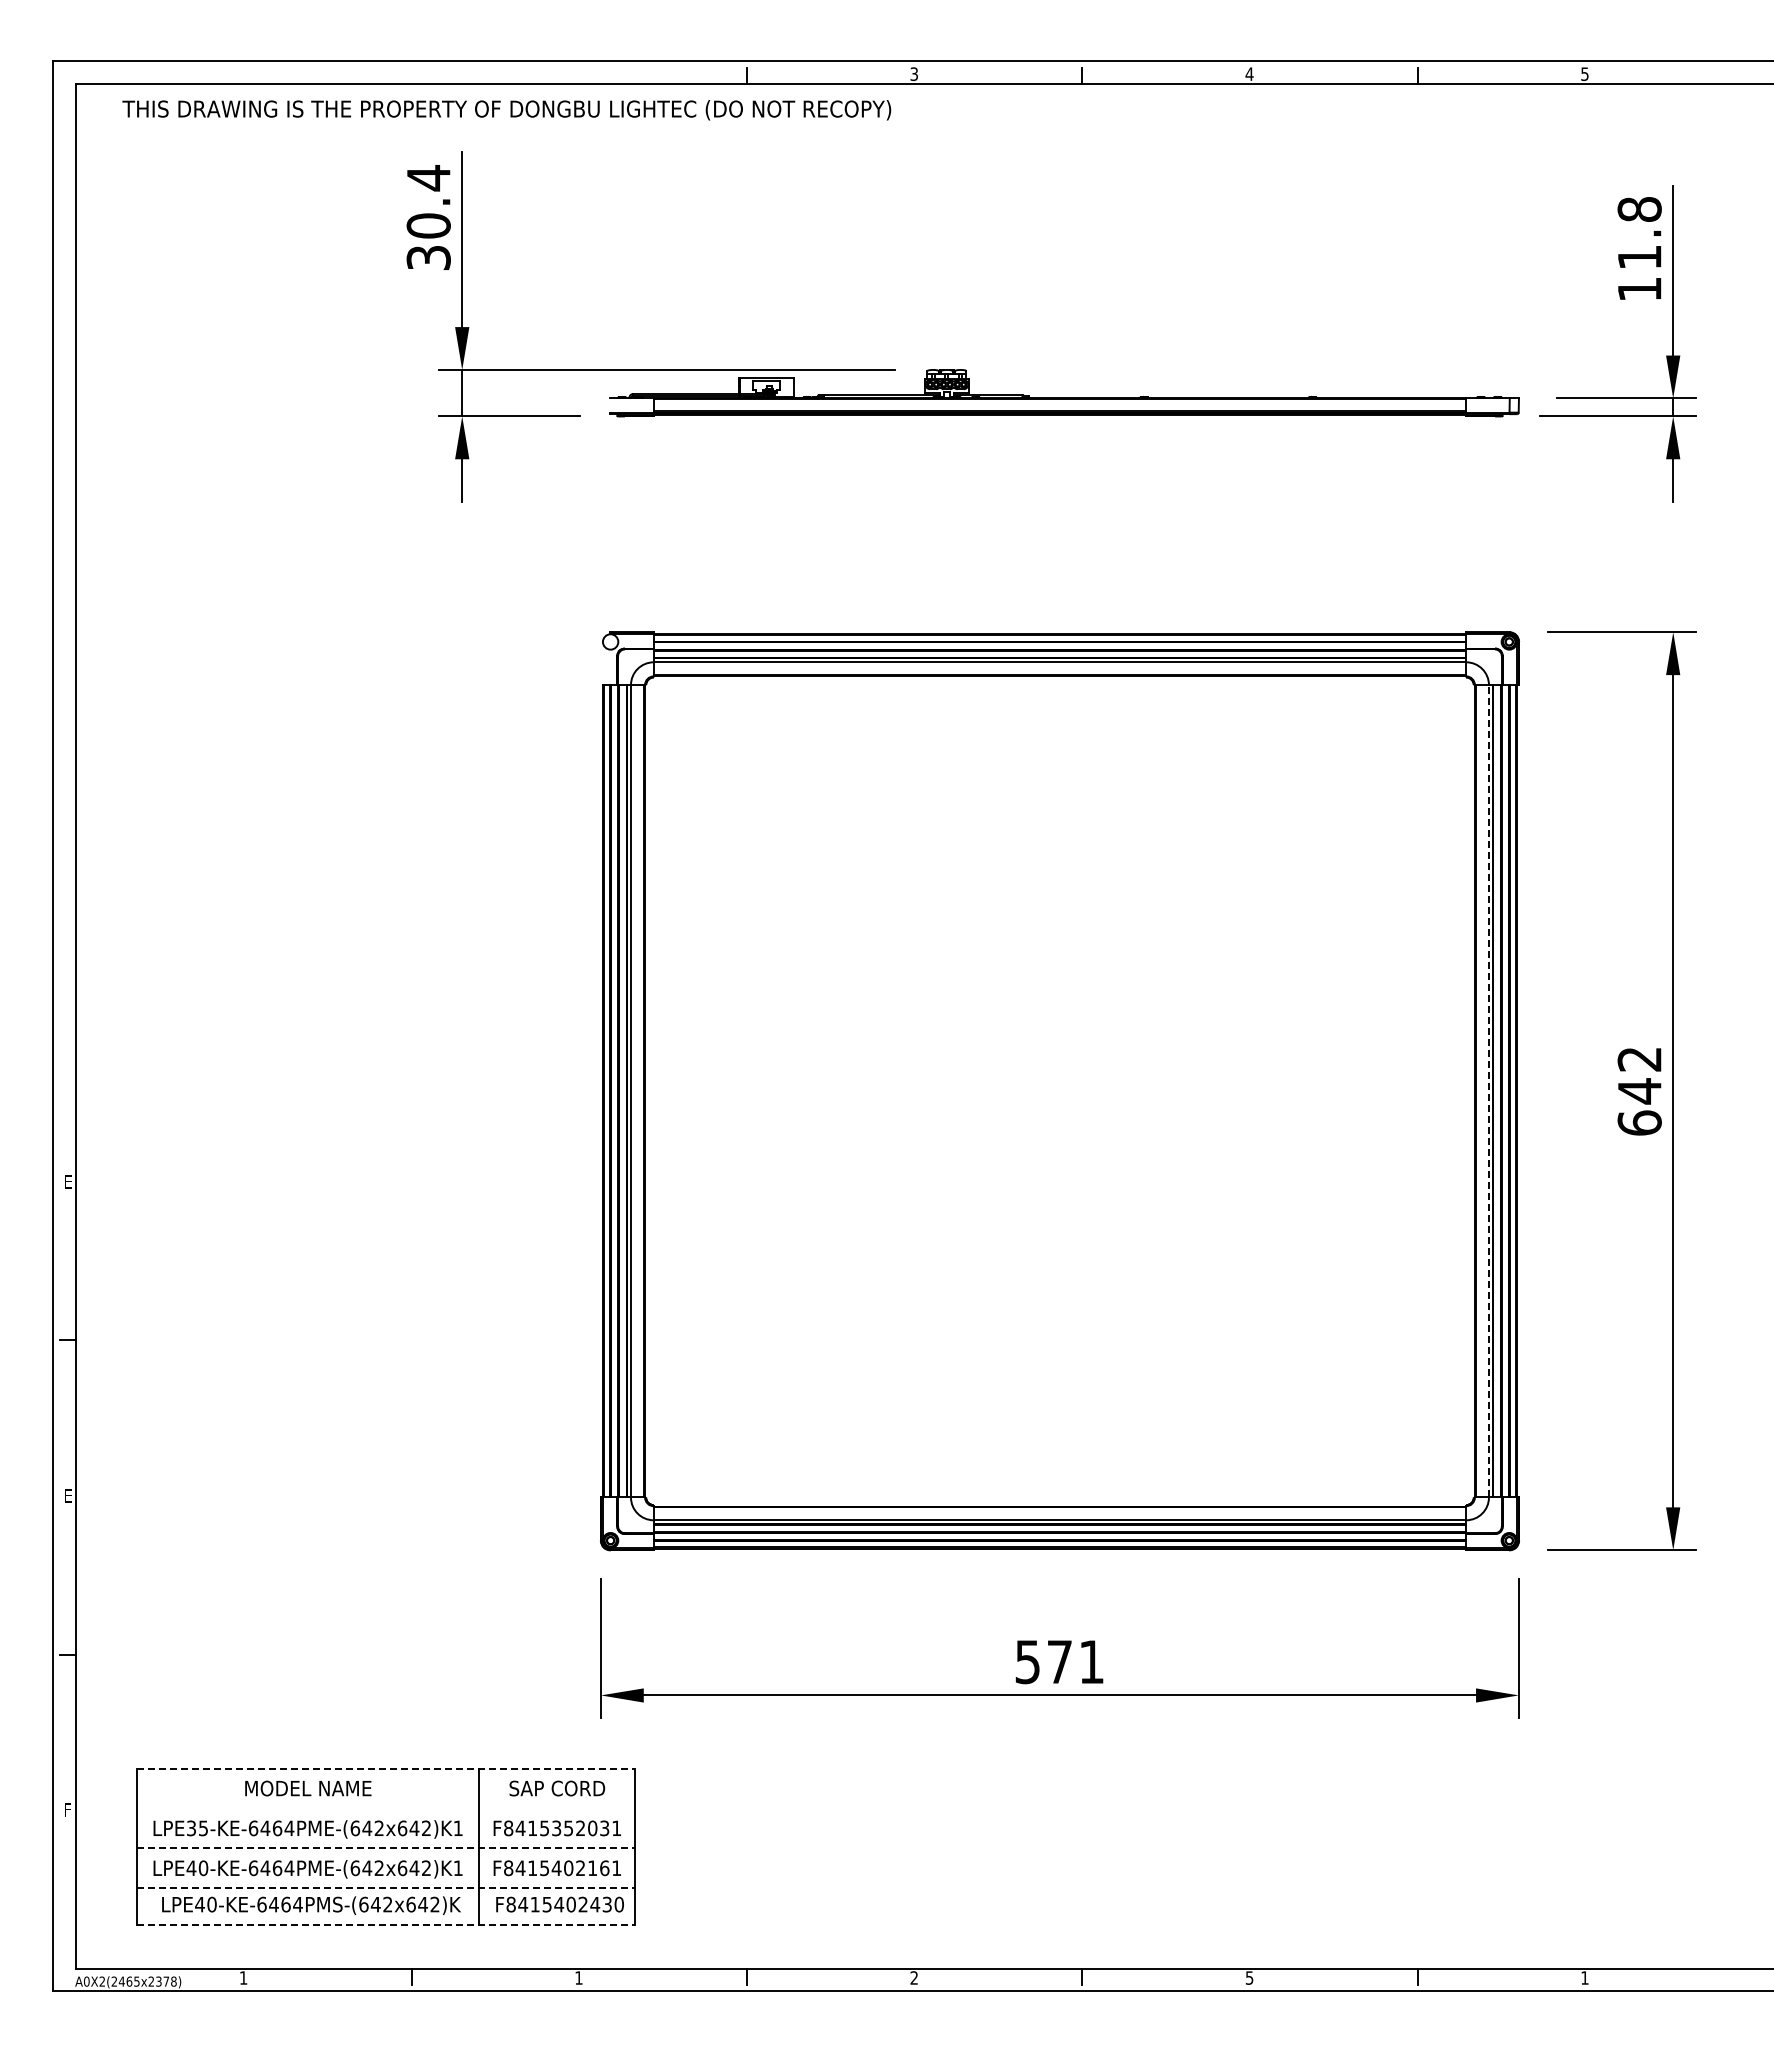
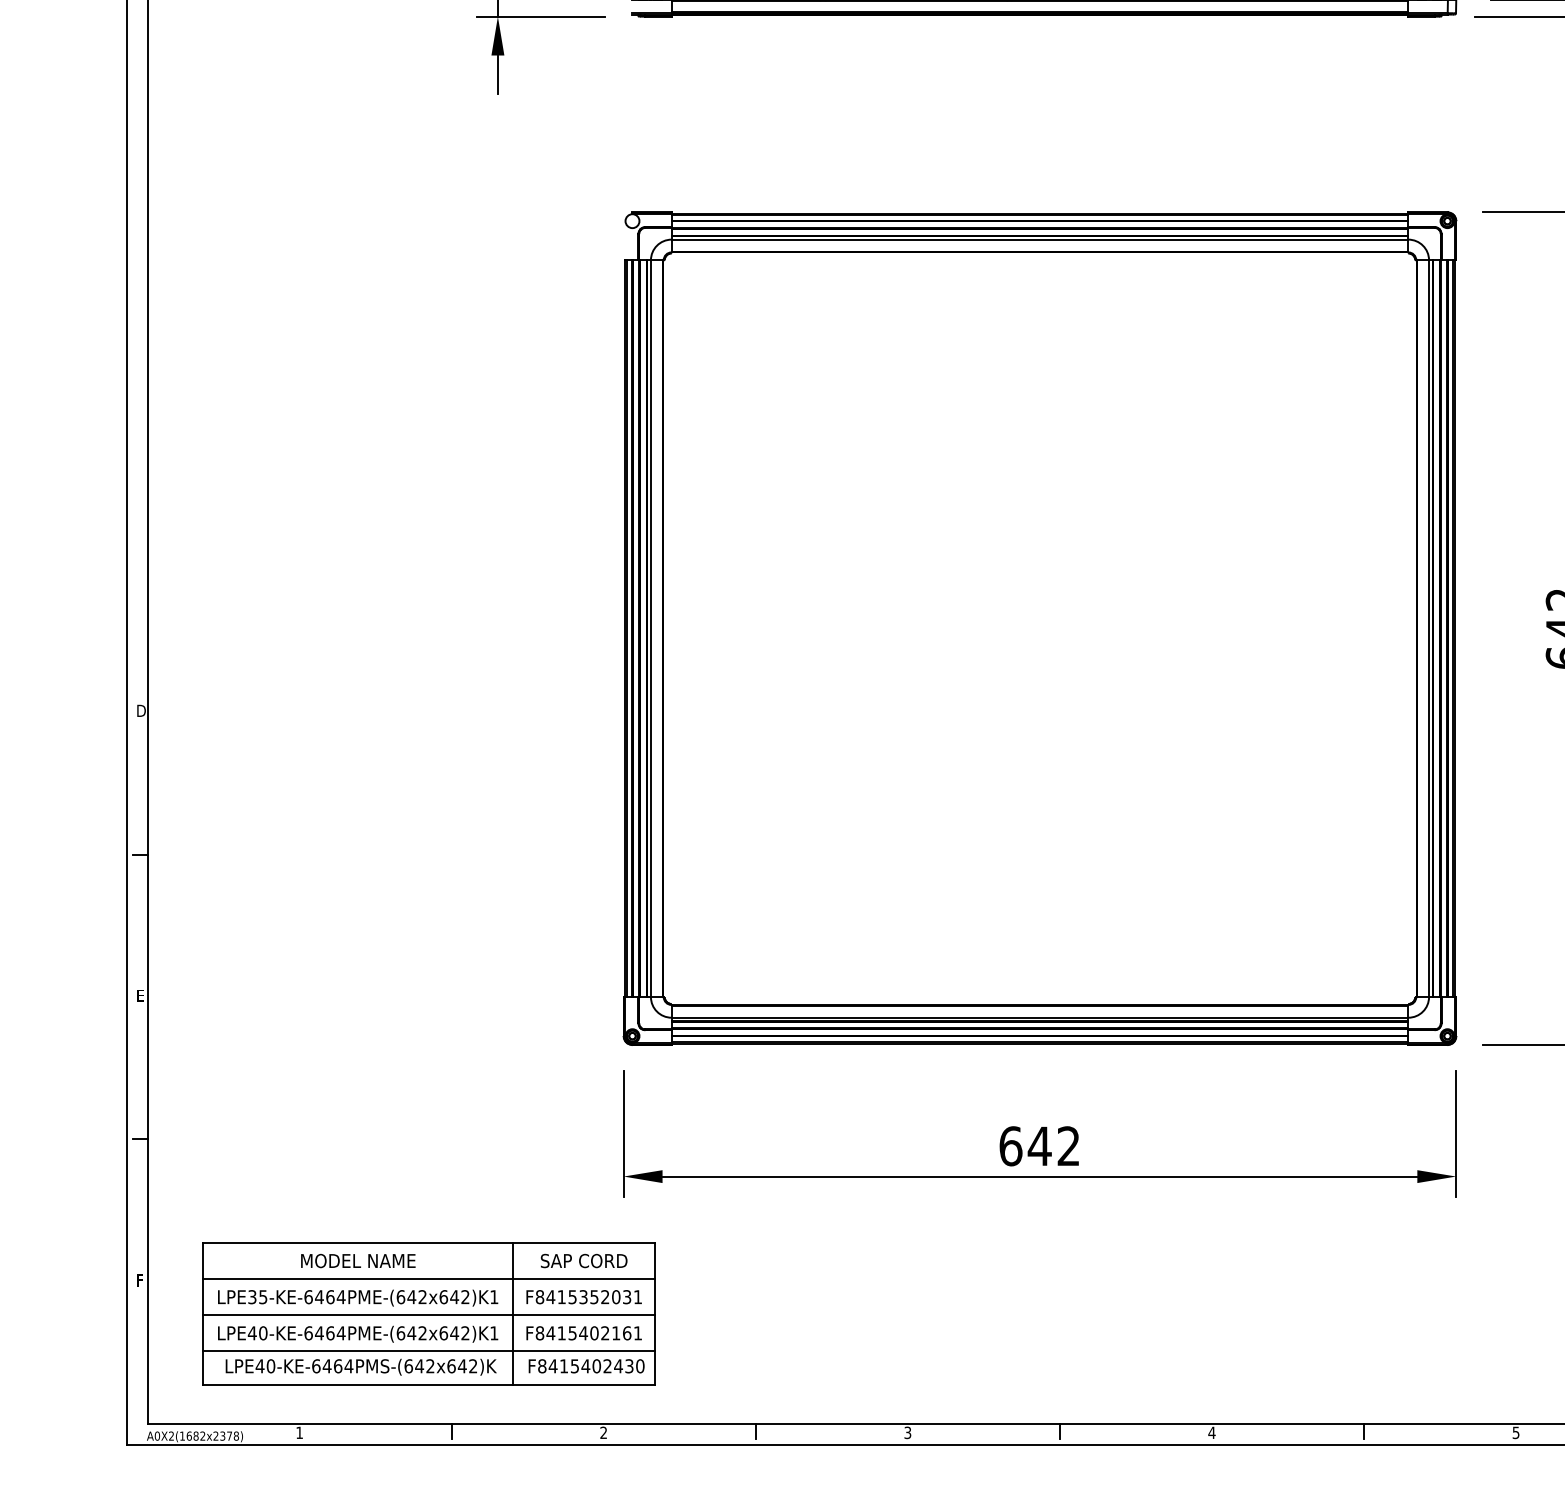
line: (1488, 1090) -> (1428, 627), dashed -> solid
text: (69, 1181) -> (141, 710), E -> D
text: (1059, 1661) -> (1039, 1145), 571 -> 642
line: (386, 1768) -> (429, 1242), dashed -> solid
line: (385, 1808) -> (428, 1279), added
line: (386, 1848) -> (429, 1315), dashed -> solid
line: (386, 1888) -> (429, 1351), dashed -> solid
line: (386, 1924) -> (429, 1384), dashed -> solid
text: (578, 1977) -> (603, 1432), 1 -> 2
text: (913, 1977) -> (907, 1432), 2 -> 3
text: (1249, 1977) -> (1211, 1432), 5 -> 4
text: (1584, 1977) -> (1515, 1432), 1 -> 5
text: (125, 1981) -> (192, 1436), A0X2(2465x2378) -> A0X2(1682x2378)

